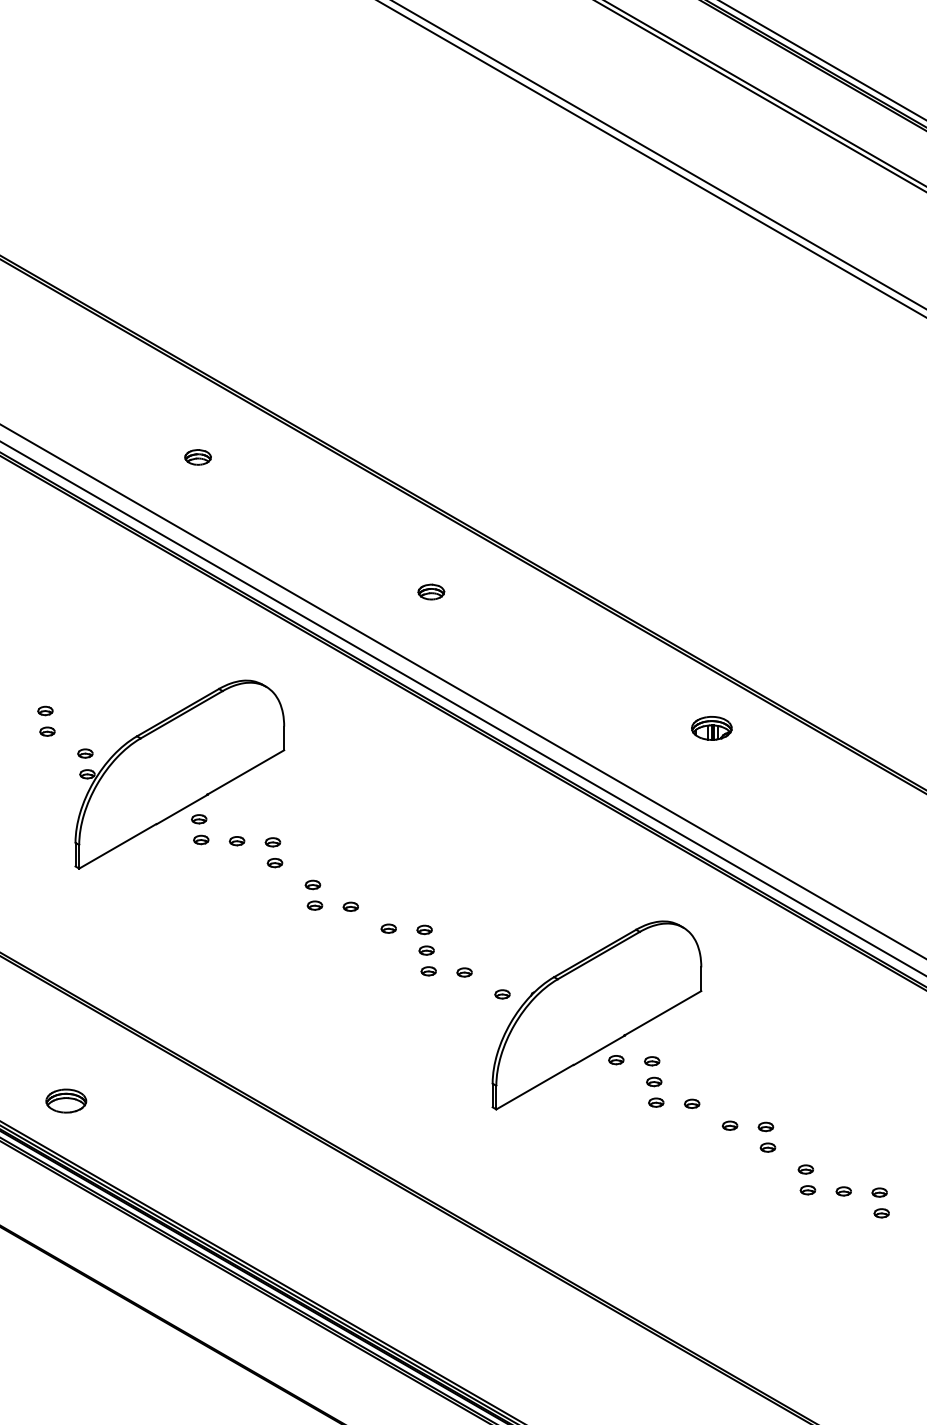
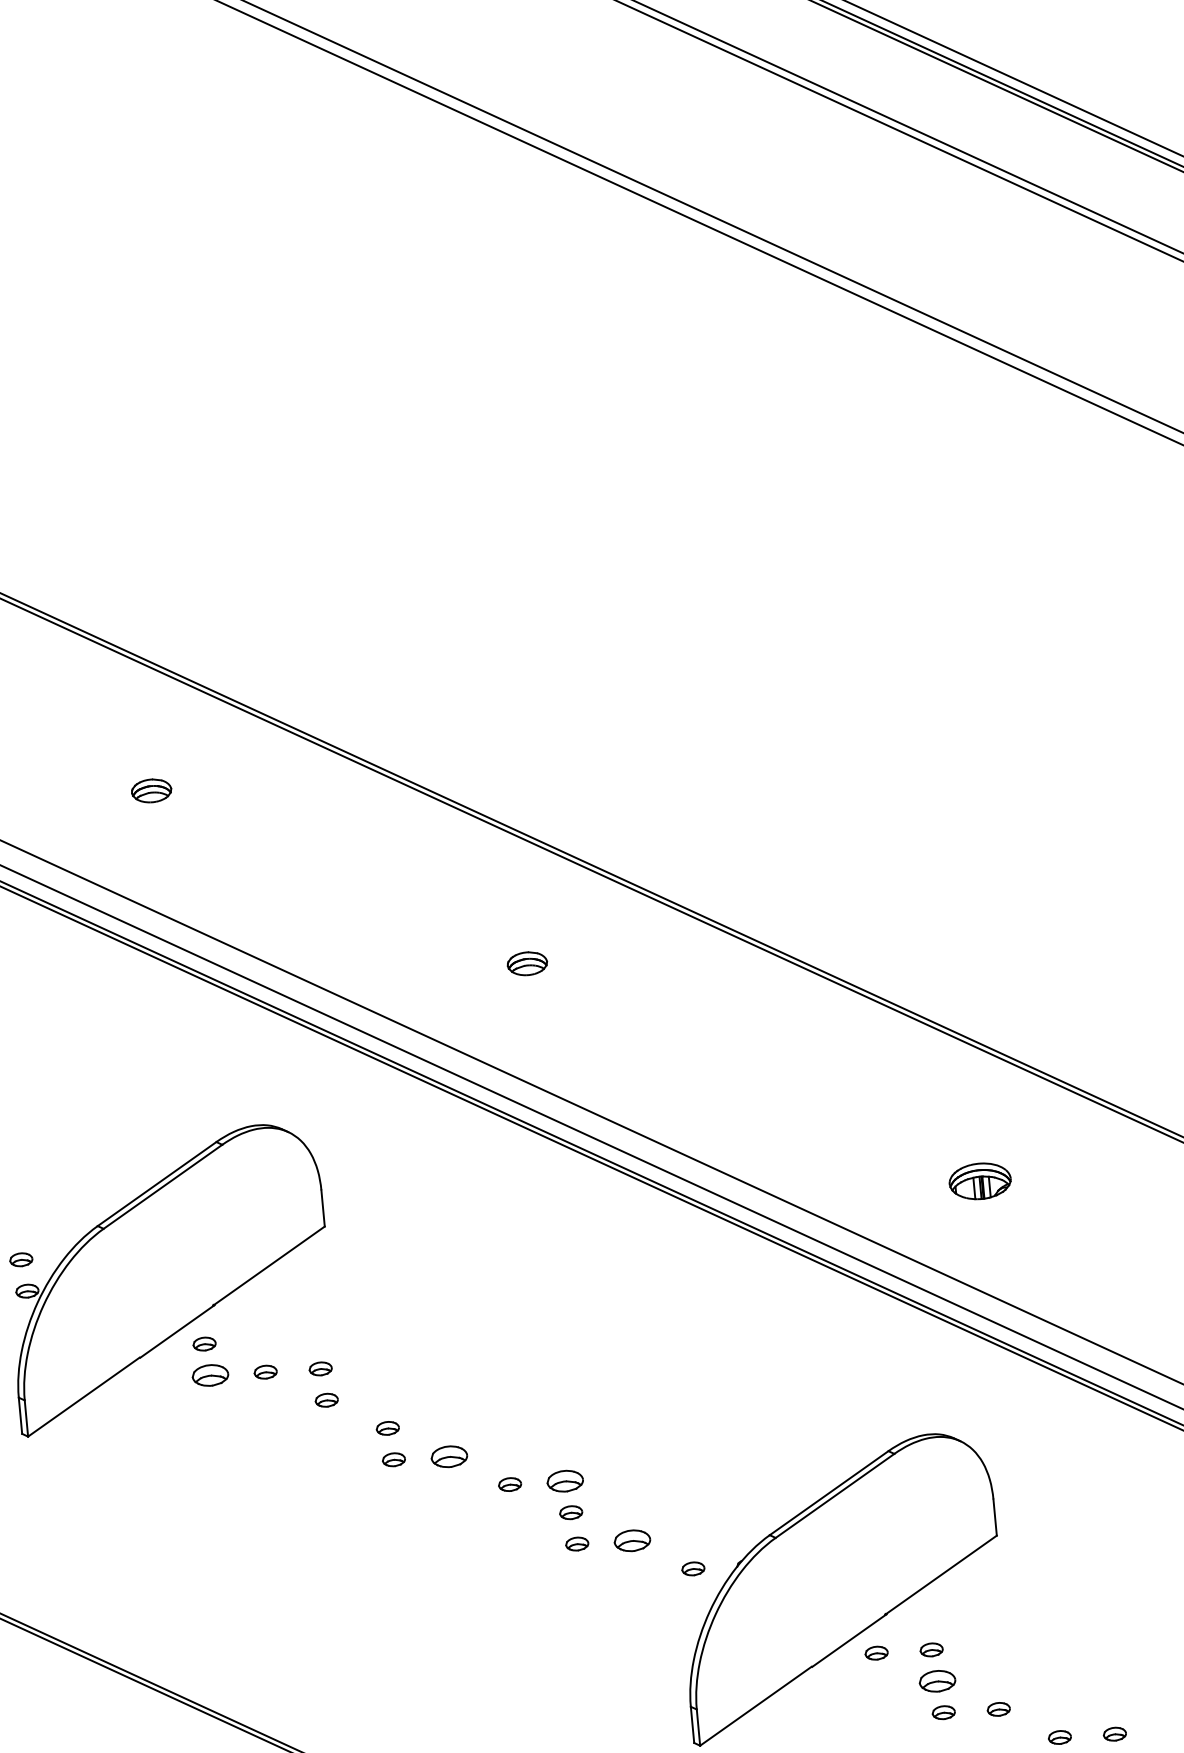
part: (711, 728) -> (979, 1181), moved
part: (201, 839) -> (210, 1374), size x1.6
part: (350, 906) -> (448, 1456), size x1.6
part: (424, 929) -> (564, 1480), size x1.6
part: (464, 972) -> (632, 1540), size x1.6
part: (654, 1081) -> (938, 1680), size x1.6

